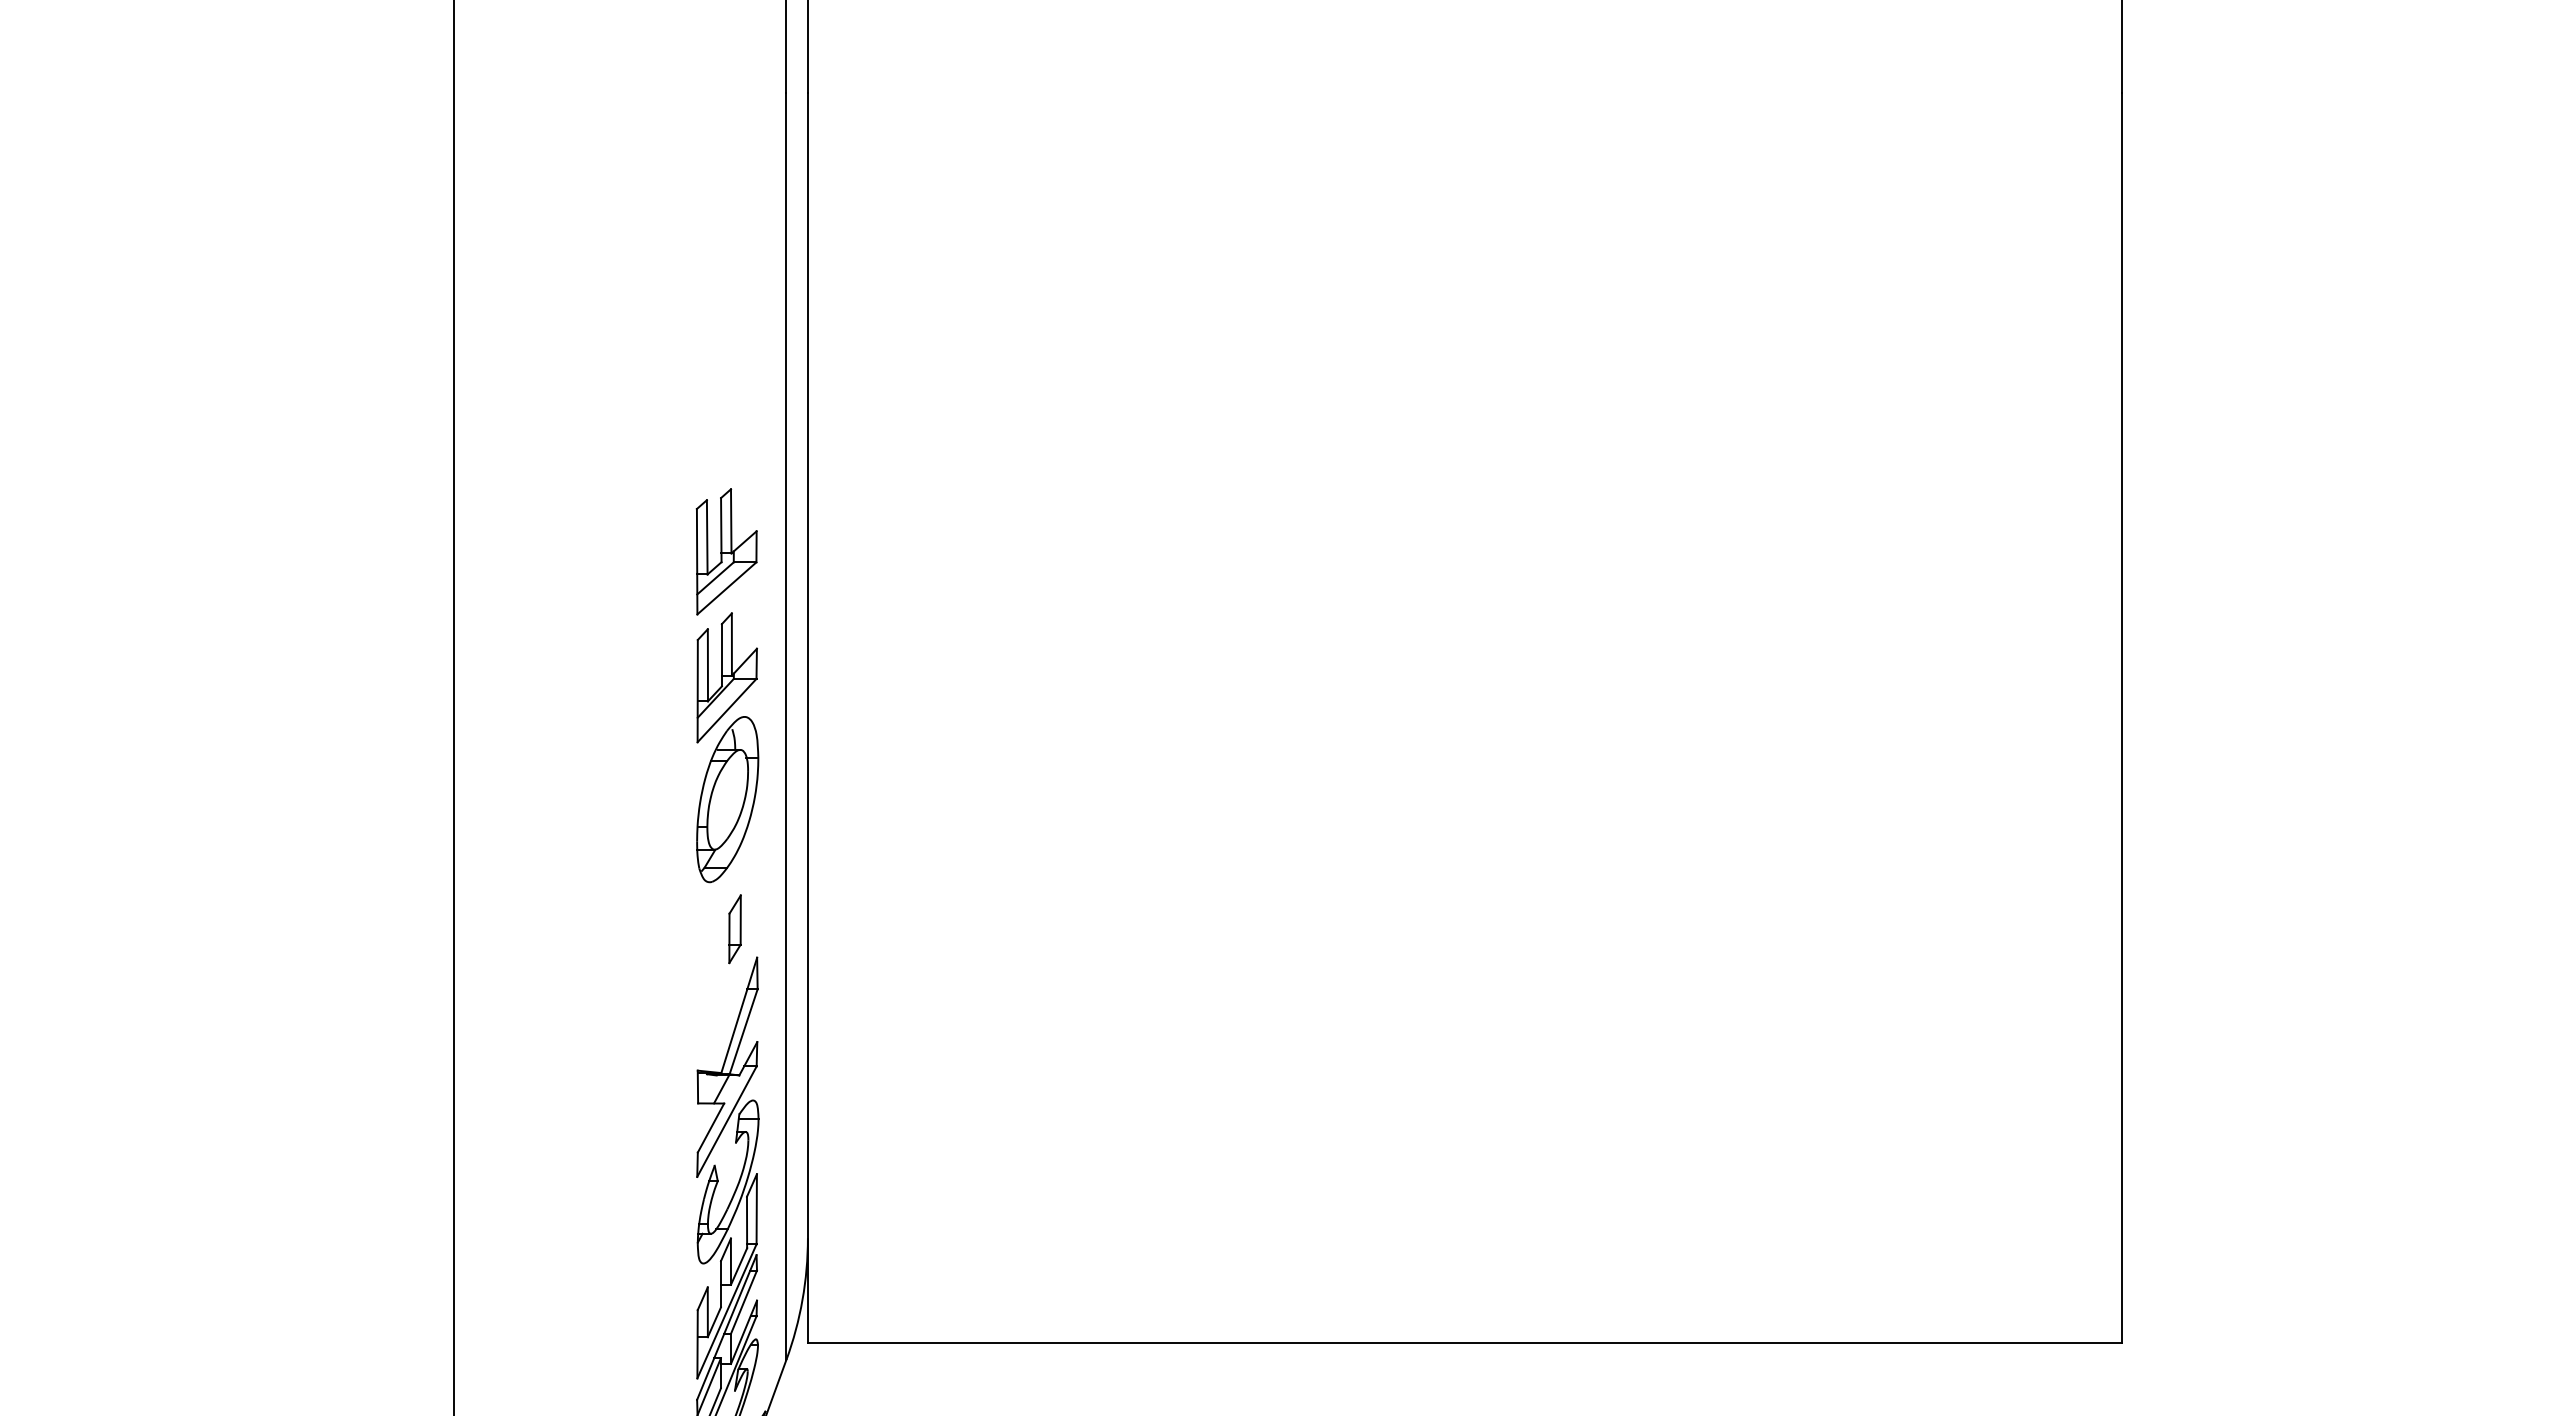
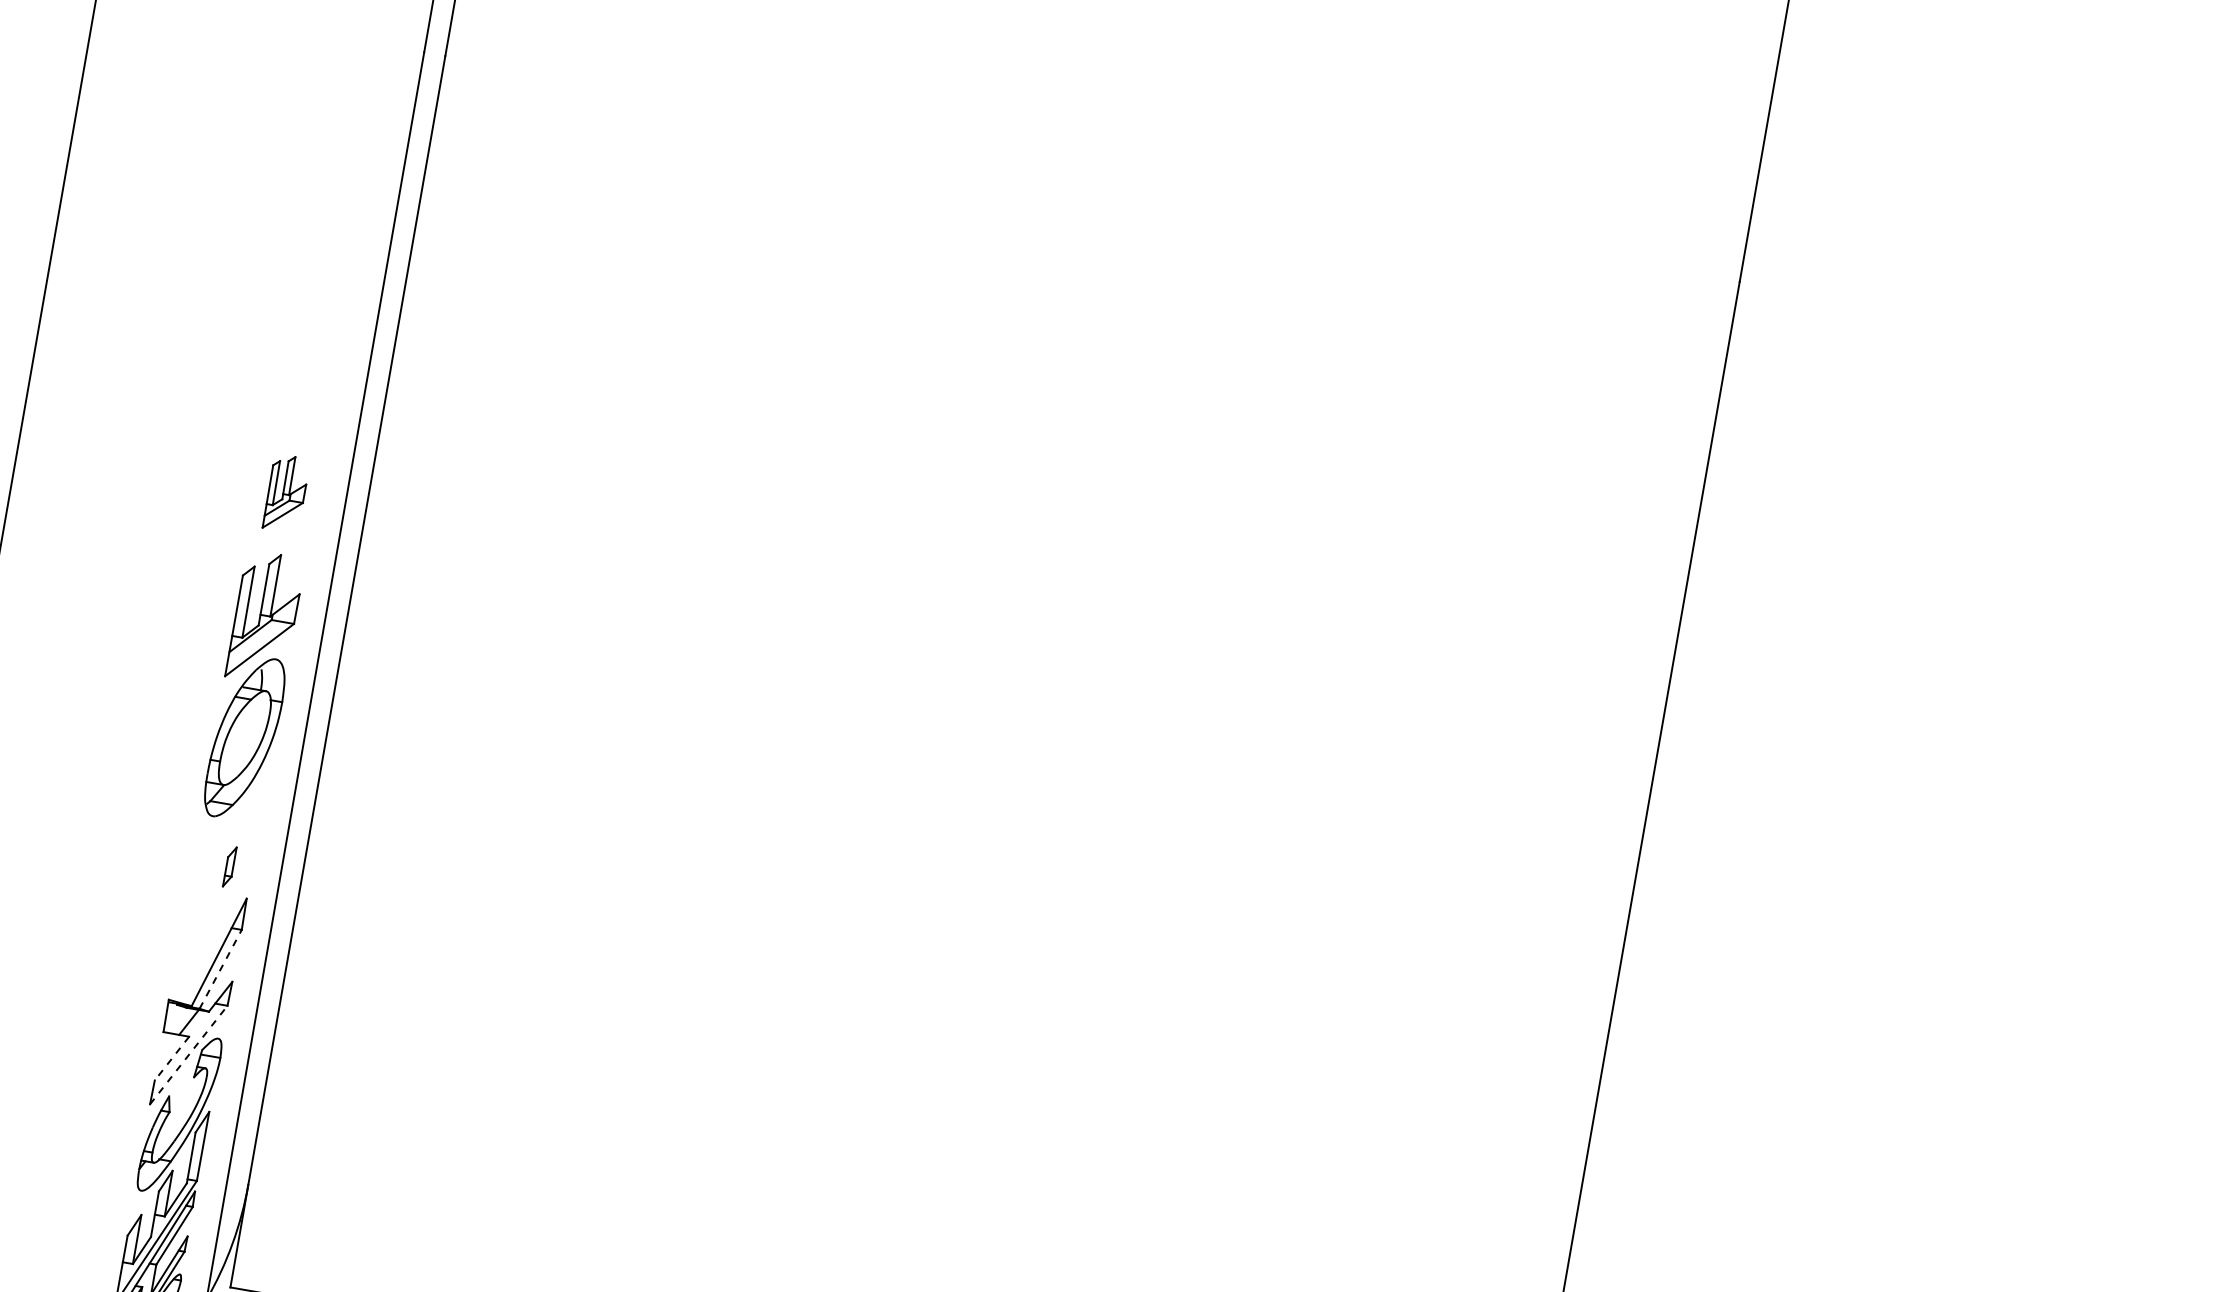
part: (726, 551) -> (286, 493), size x0.6
part: (734, 929) -> (229, 867), size x0.6
line: (743, 1031) -> (220, 969), solid -> dashed
line: (726, 1121) -> (188, 1054), solid -> dashed
line: (711, 1128) -> (172, 1059), solid -> dashed

